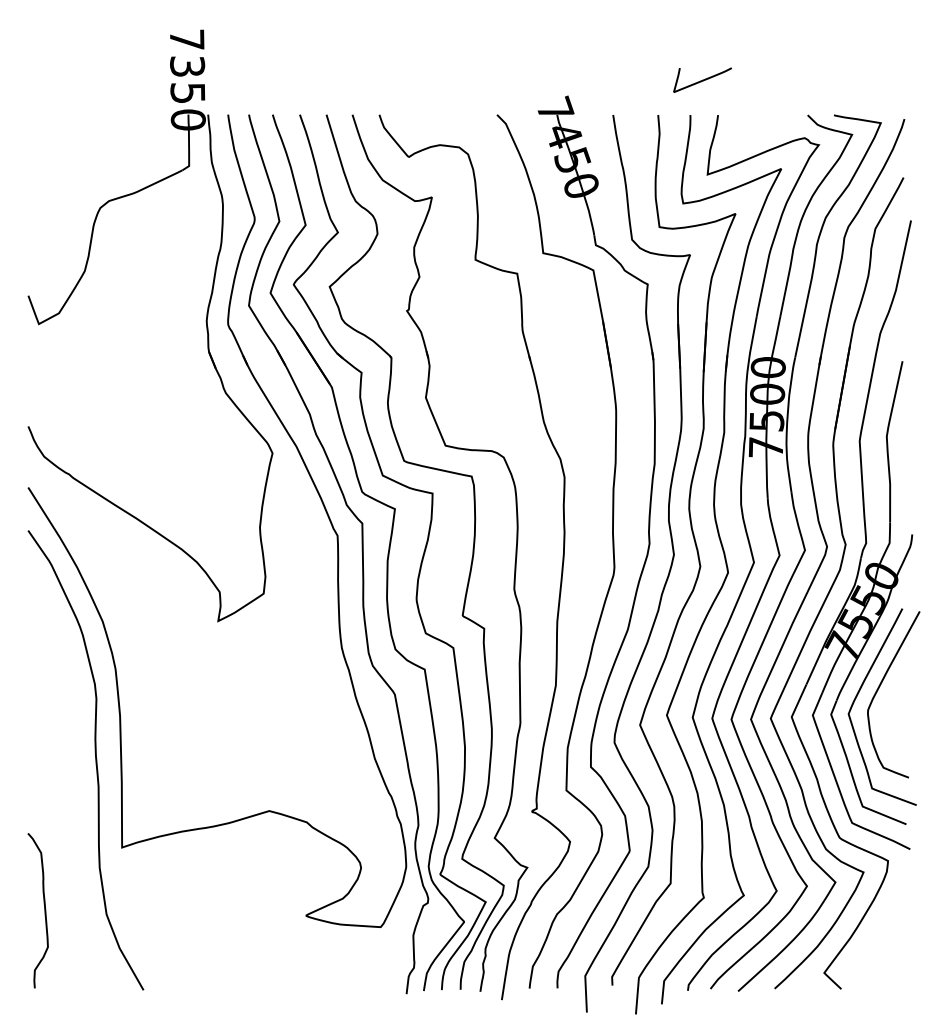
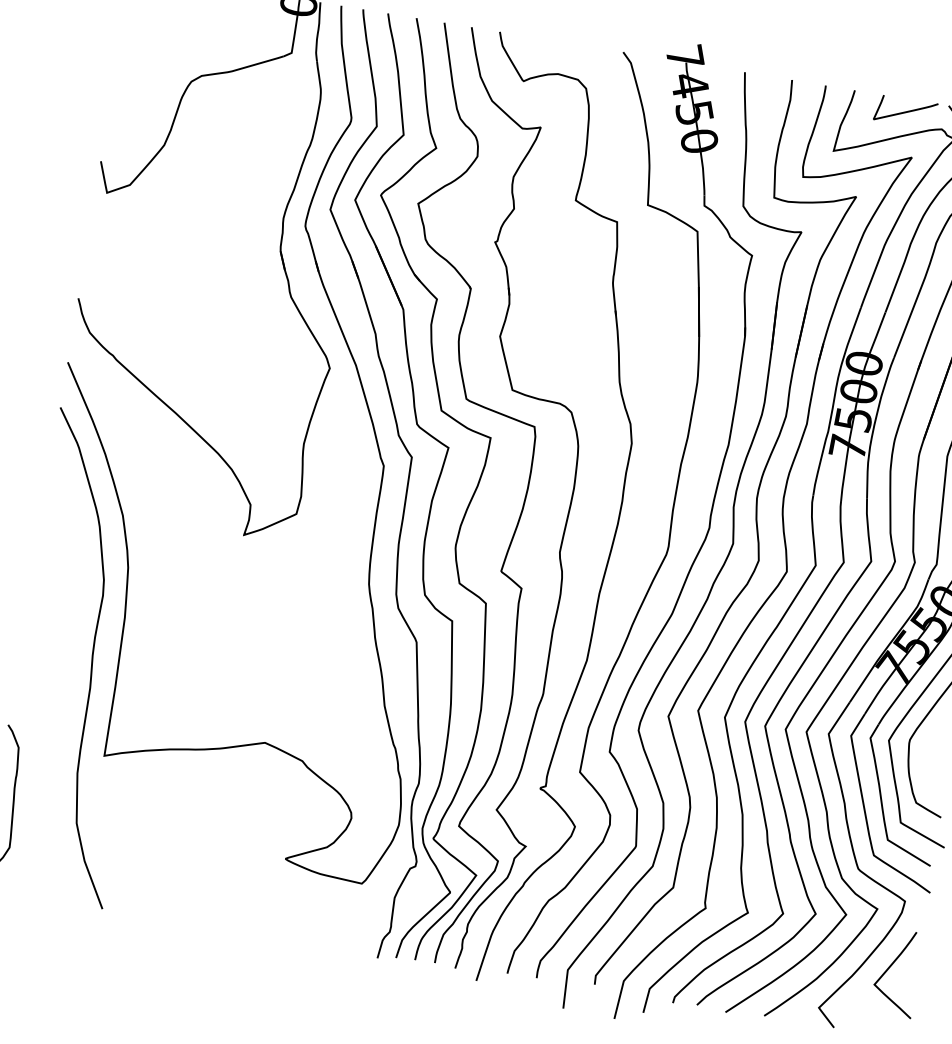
curve: (702, 79) -> (905, 110), moved
curve: (884, 925) -> (890, 968), added

